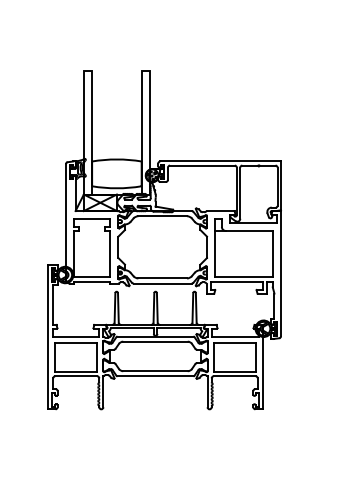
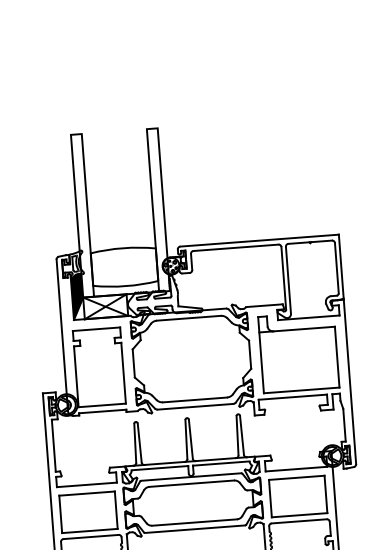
fill: (79, 193) -> (77, 296), added

